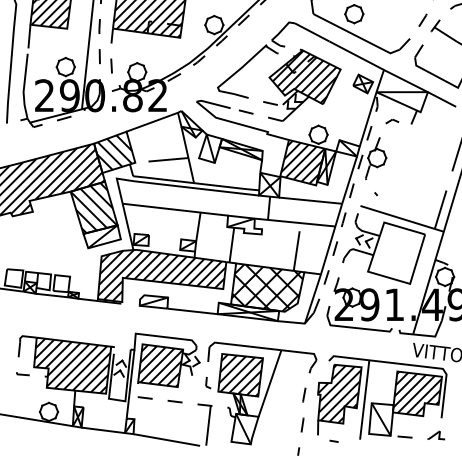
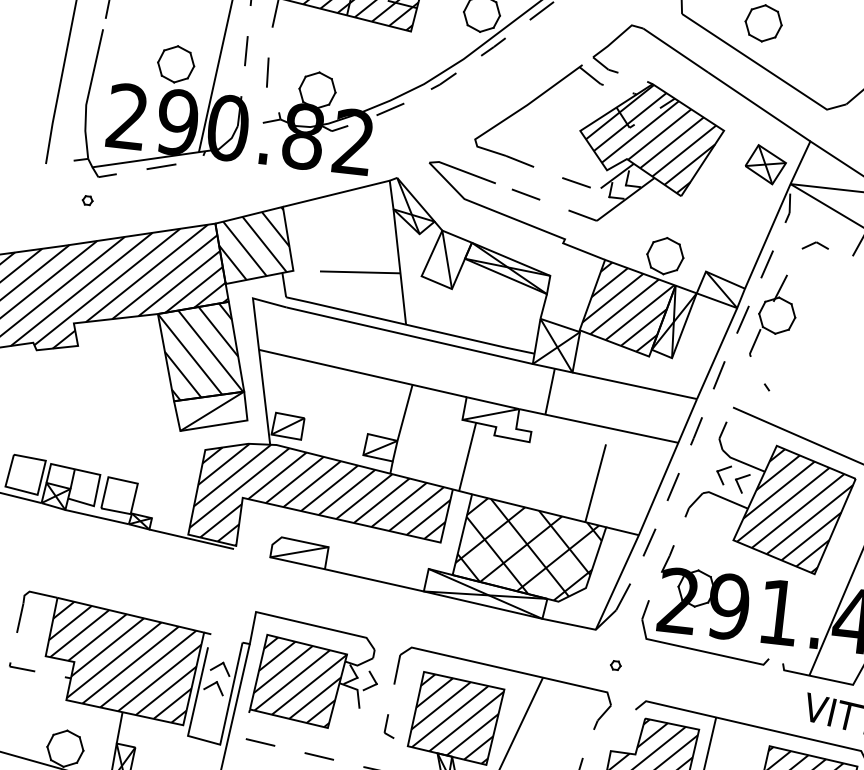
part: (29, 139) -> (87, 200), added
hatch: (396, 253) -> (794, 510), added
part: (316, 340) -> (615, 666), added

